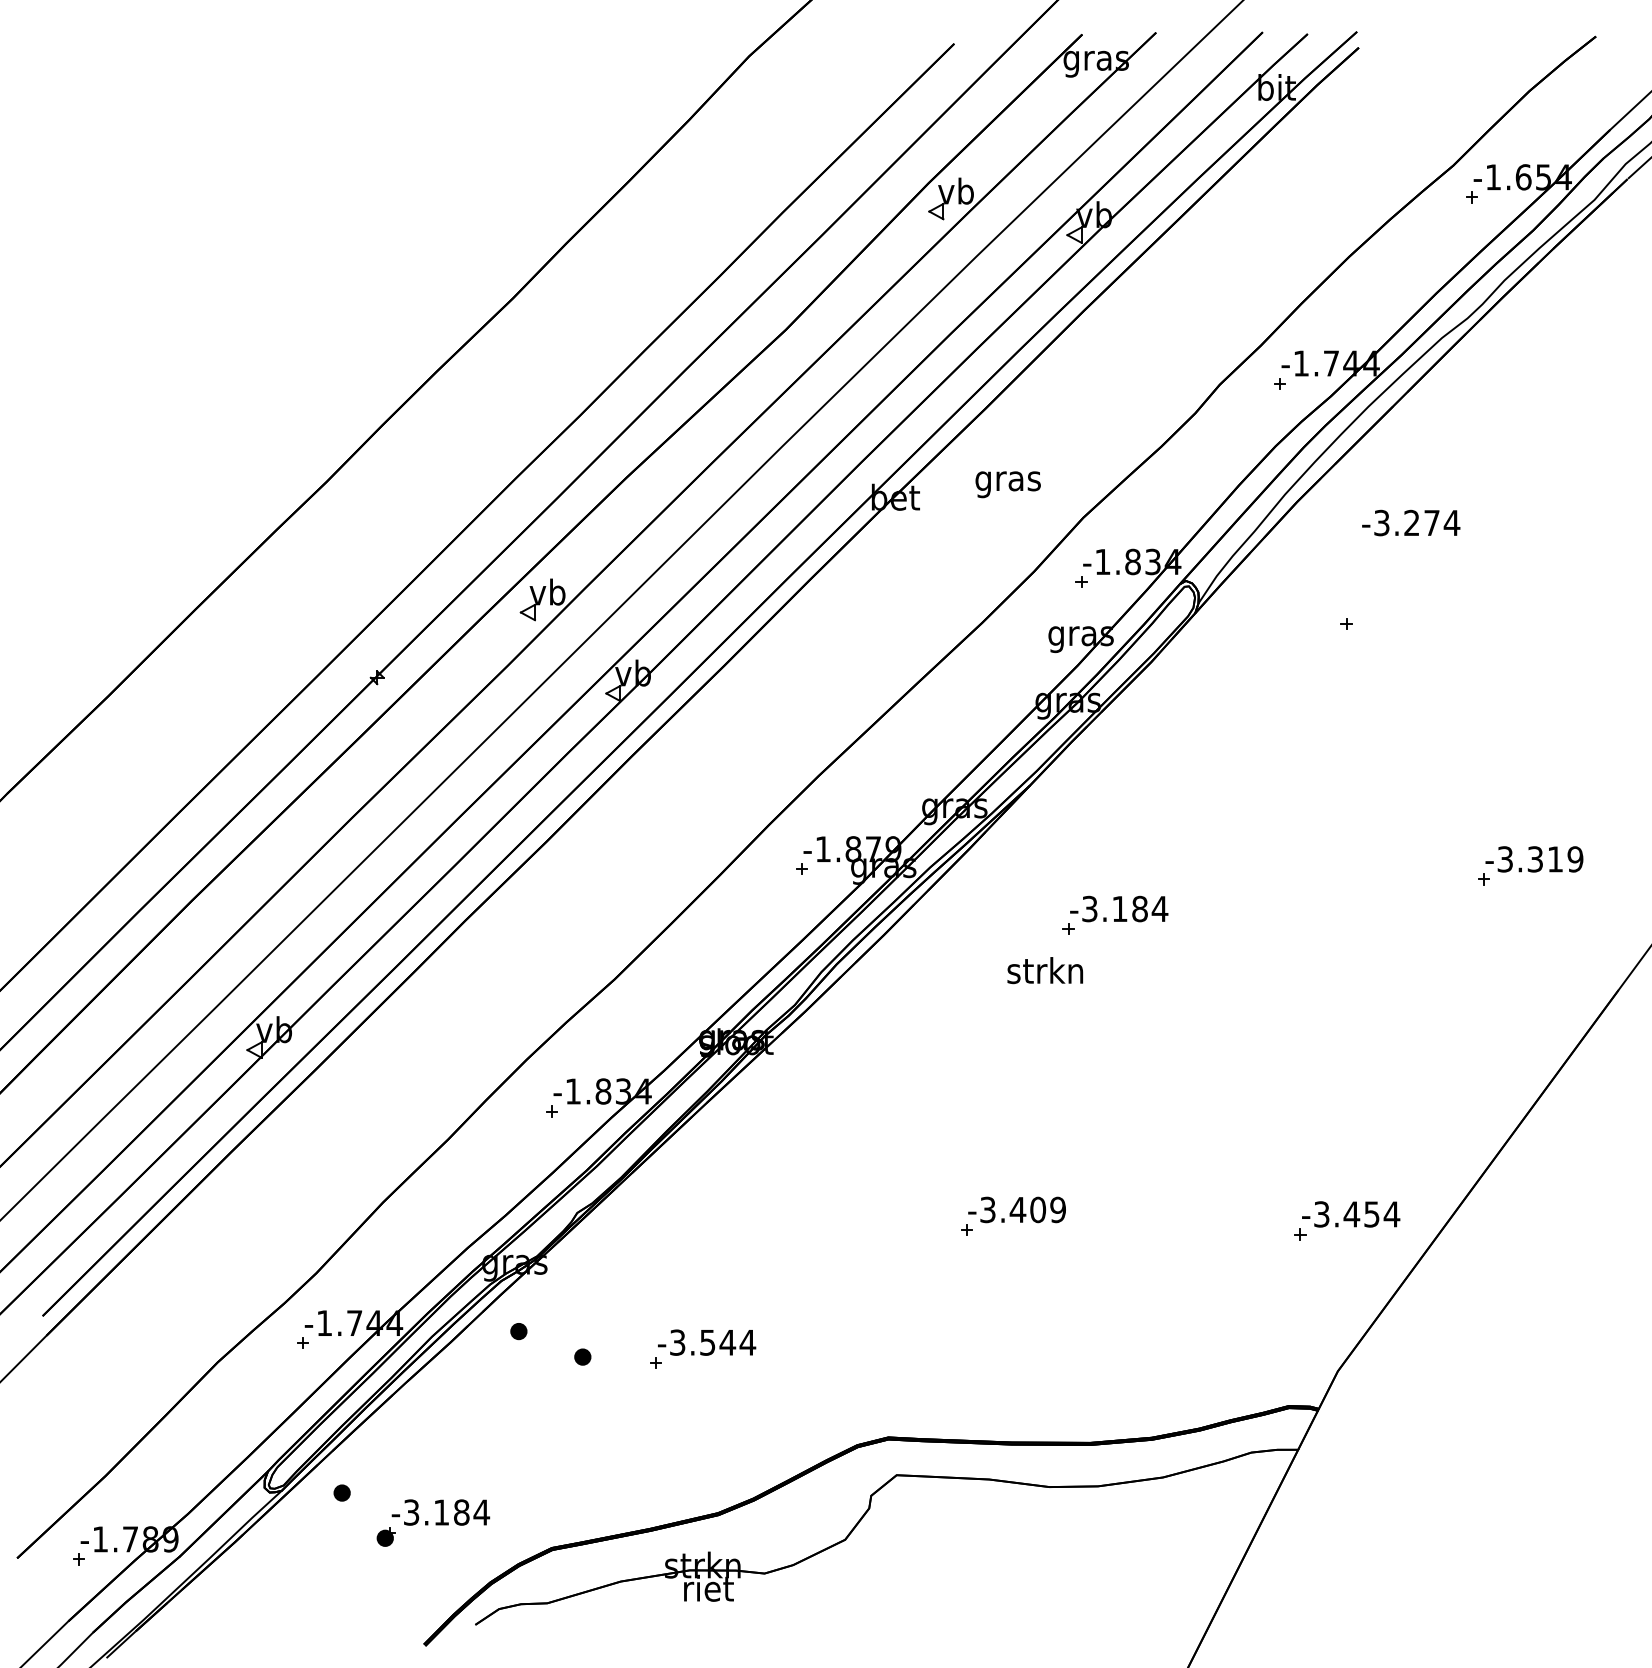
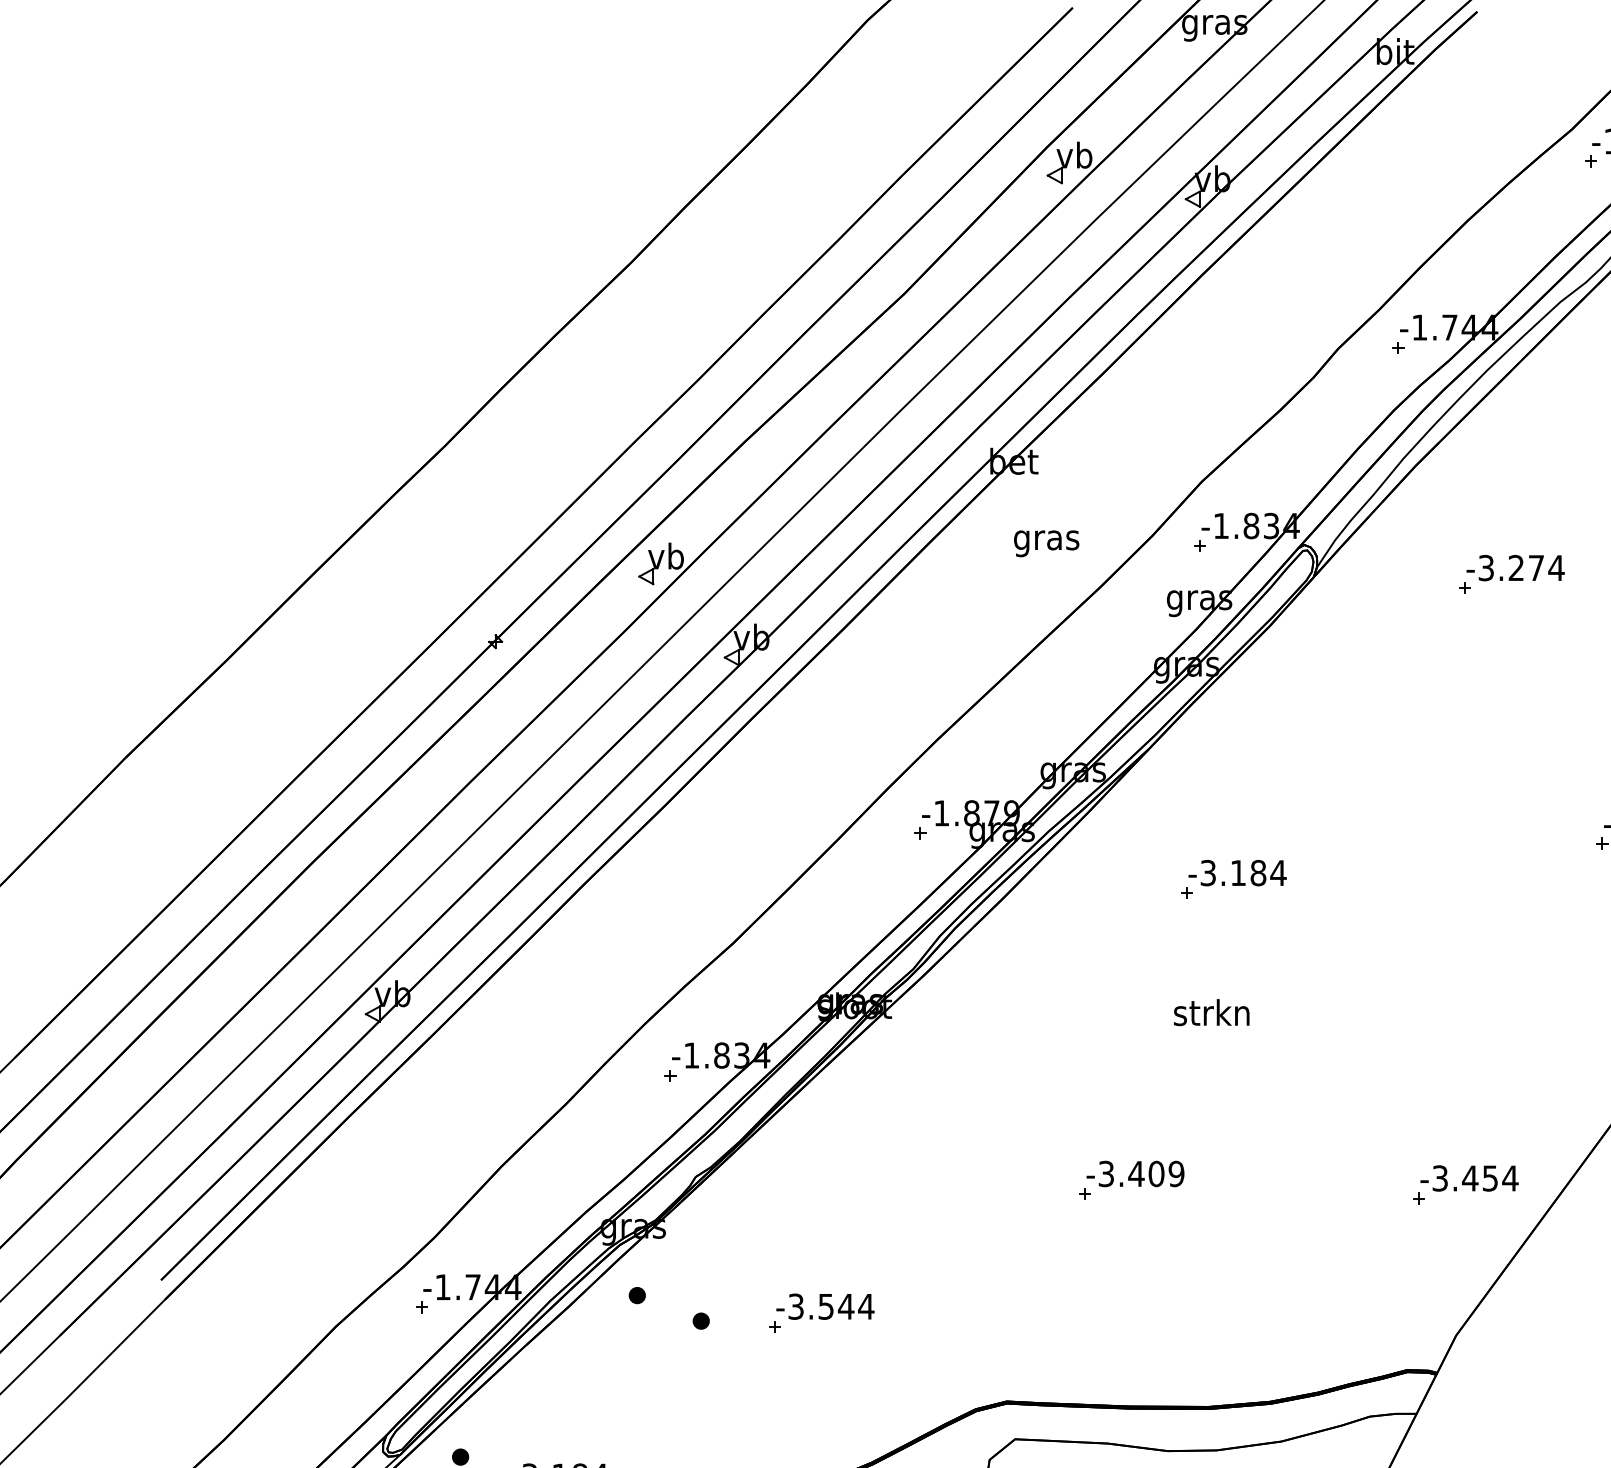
text: (1007, 484) -> (1045, 543), moved
text: (1411, 522) -> (1515, 567), moved
text: (1044, 970) -> (1210, 1012), moved

